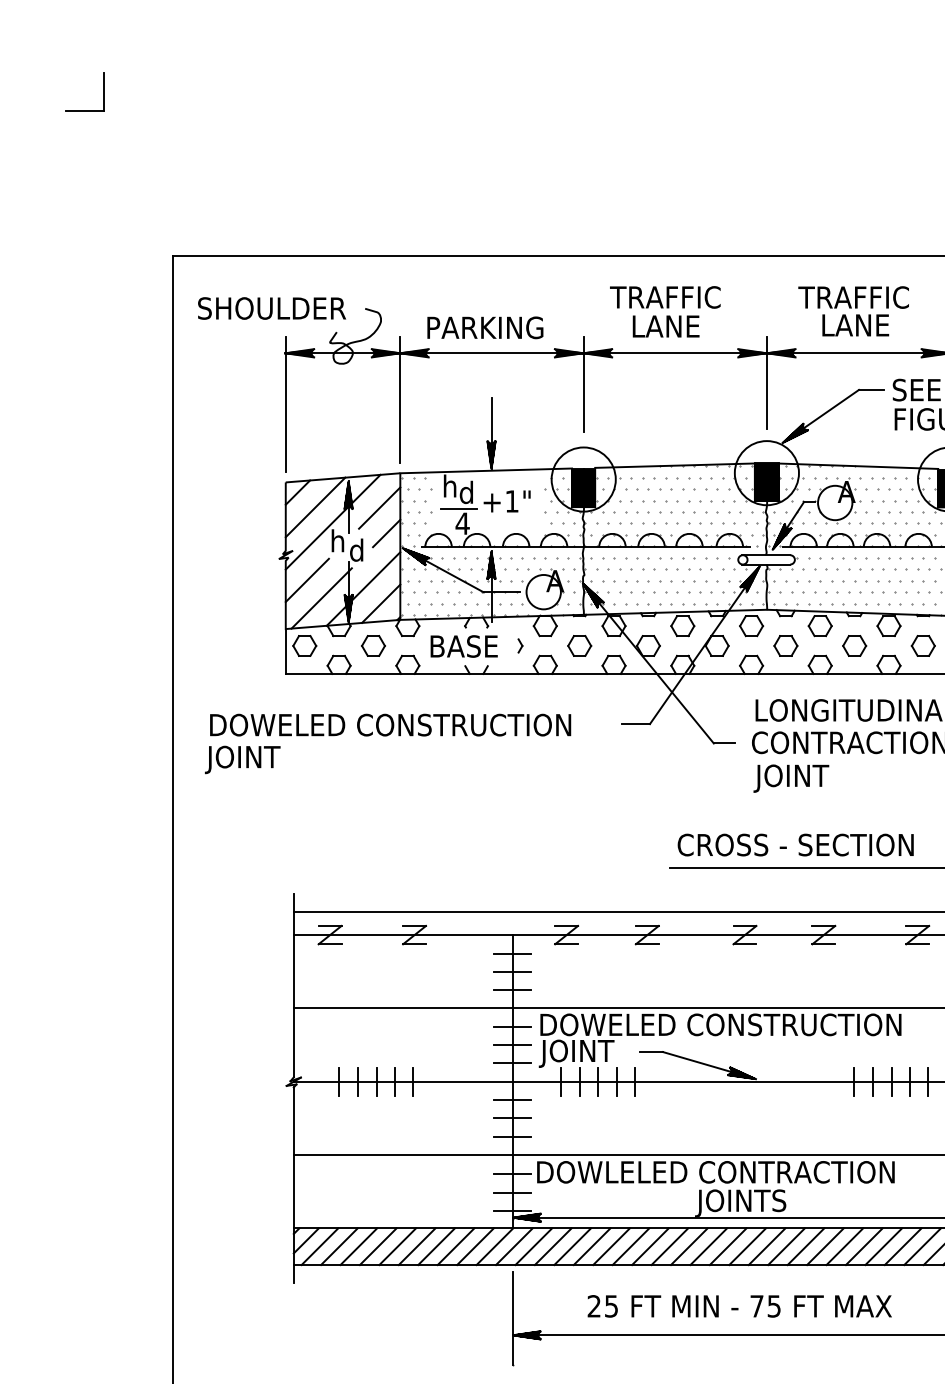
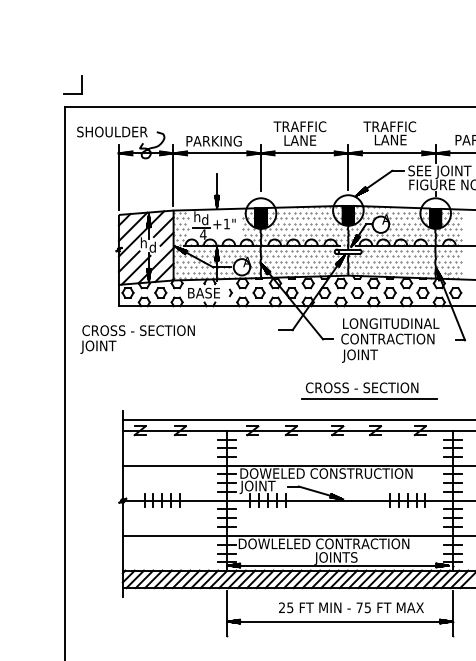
part: (102, 91) -> (81, 84), moved
text: (389, 724) -> (168, 330), DOWELED CONSTRUCTION -> CROSS - SECTION
text: (739, 1305) -> (351, 607), moved

